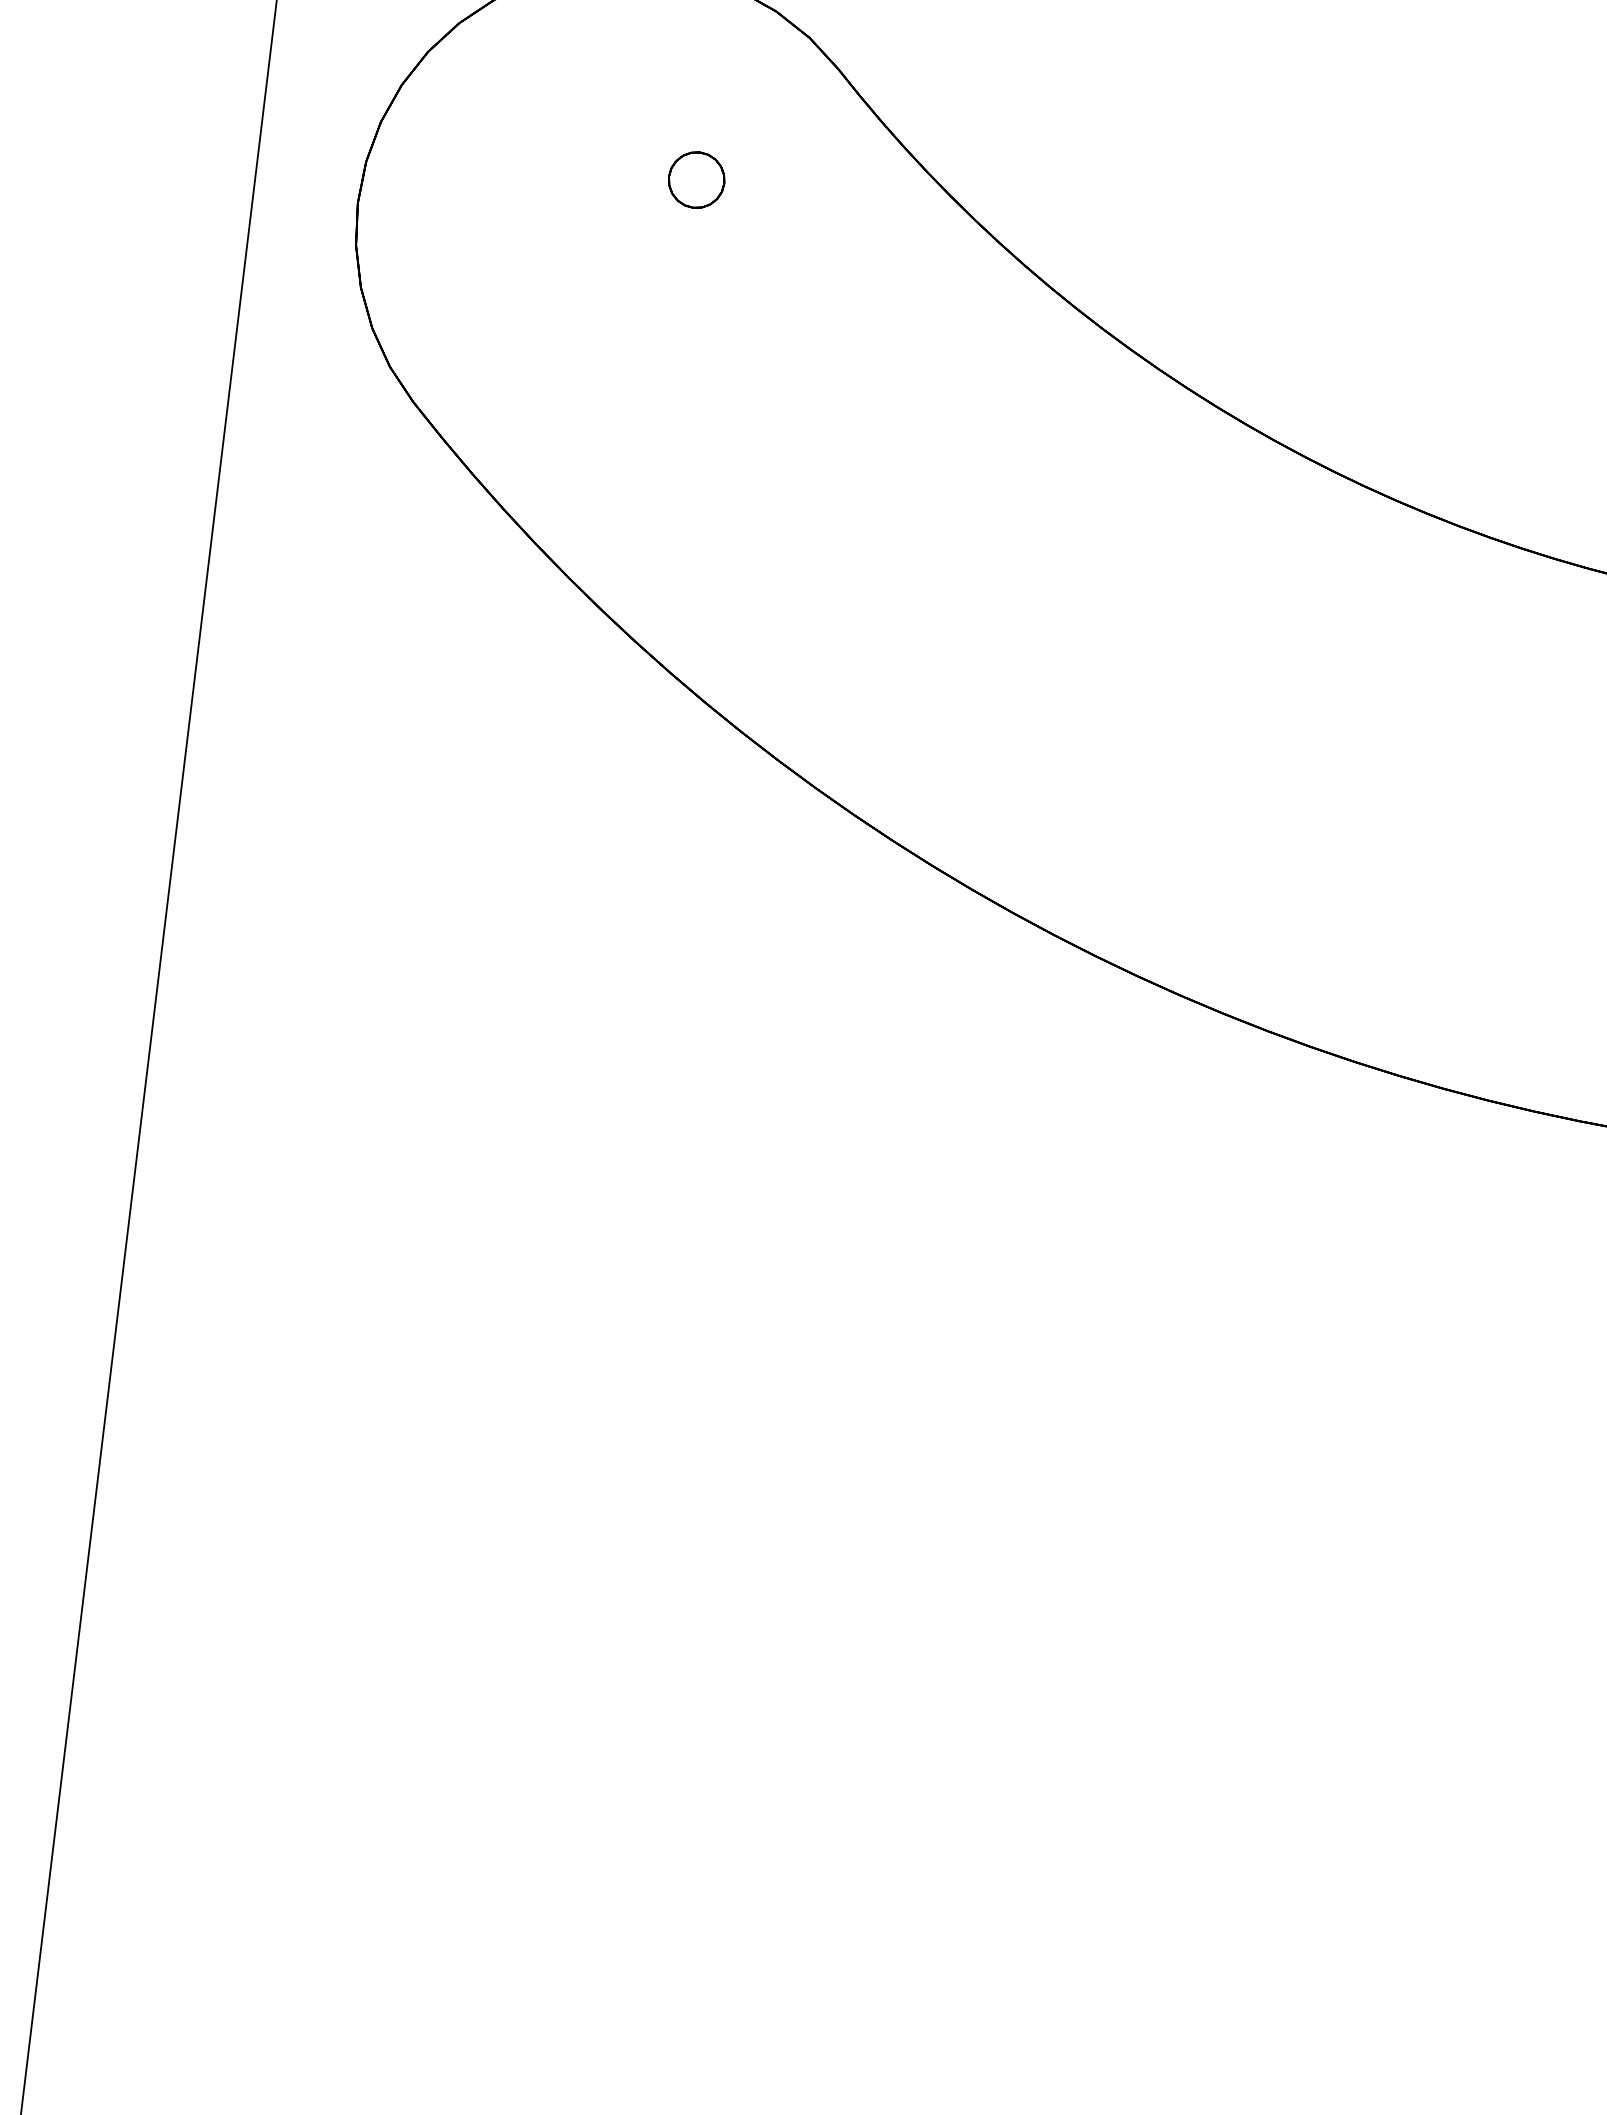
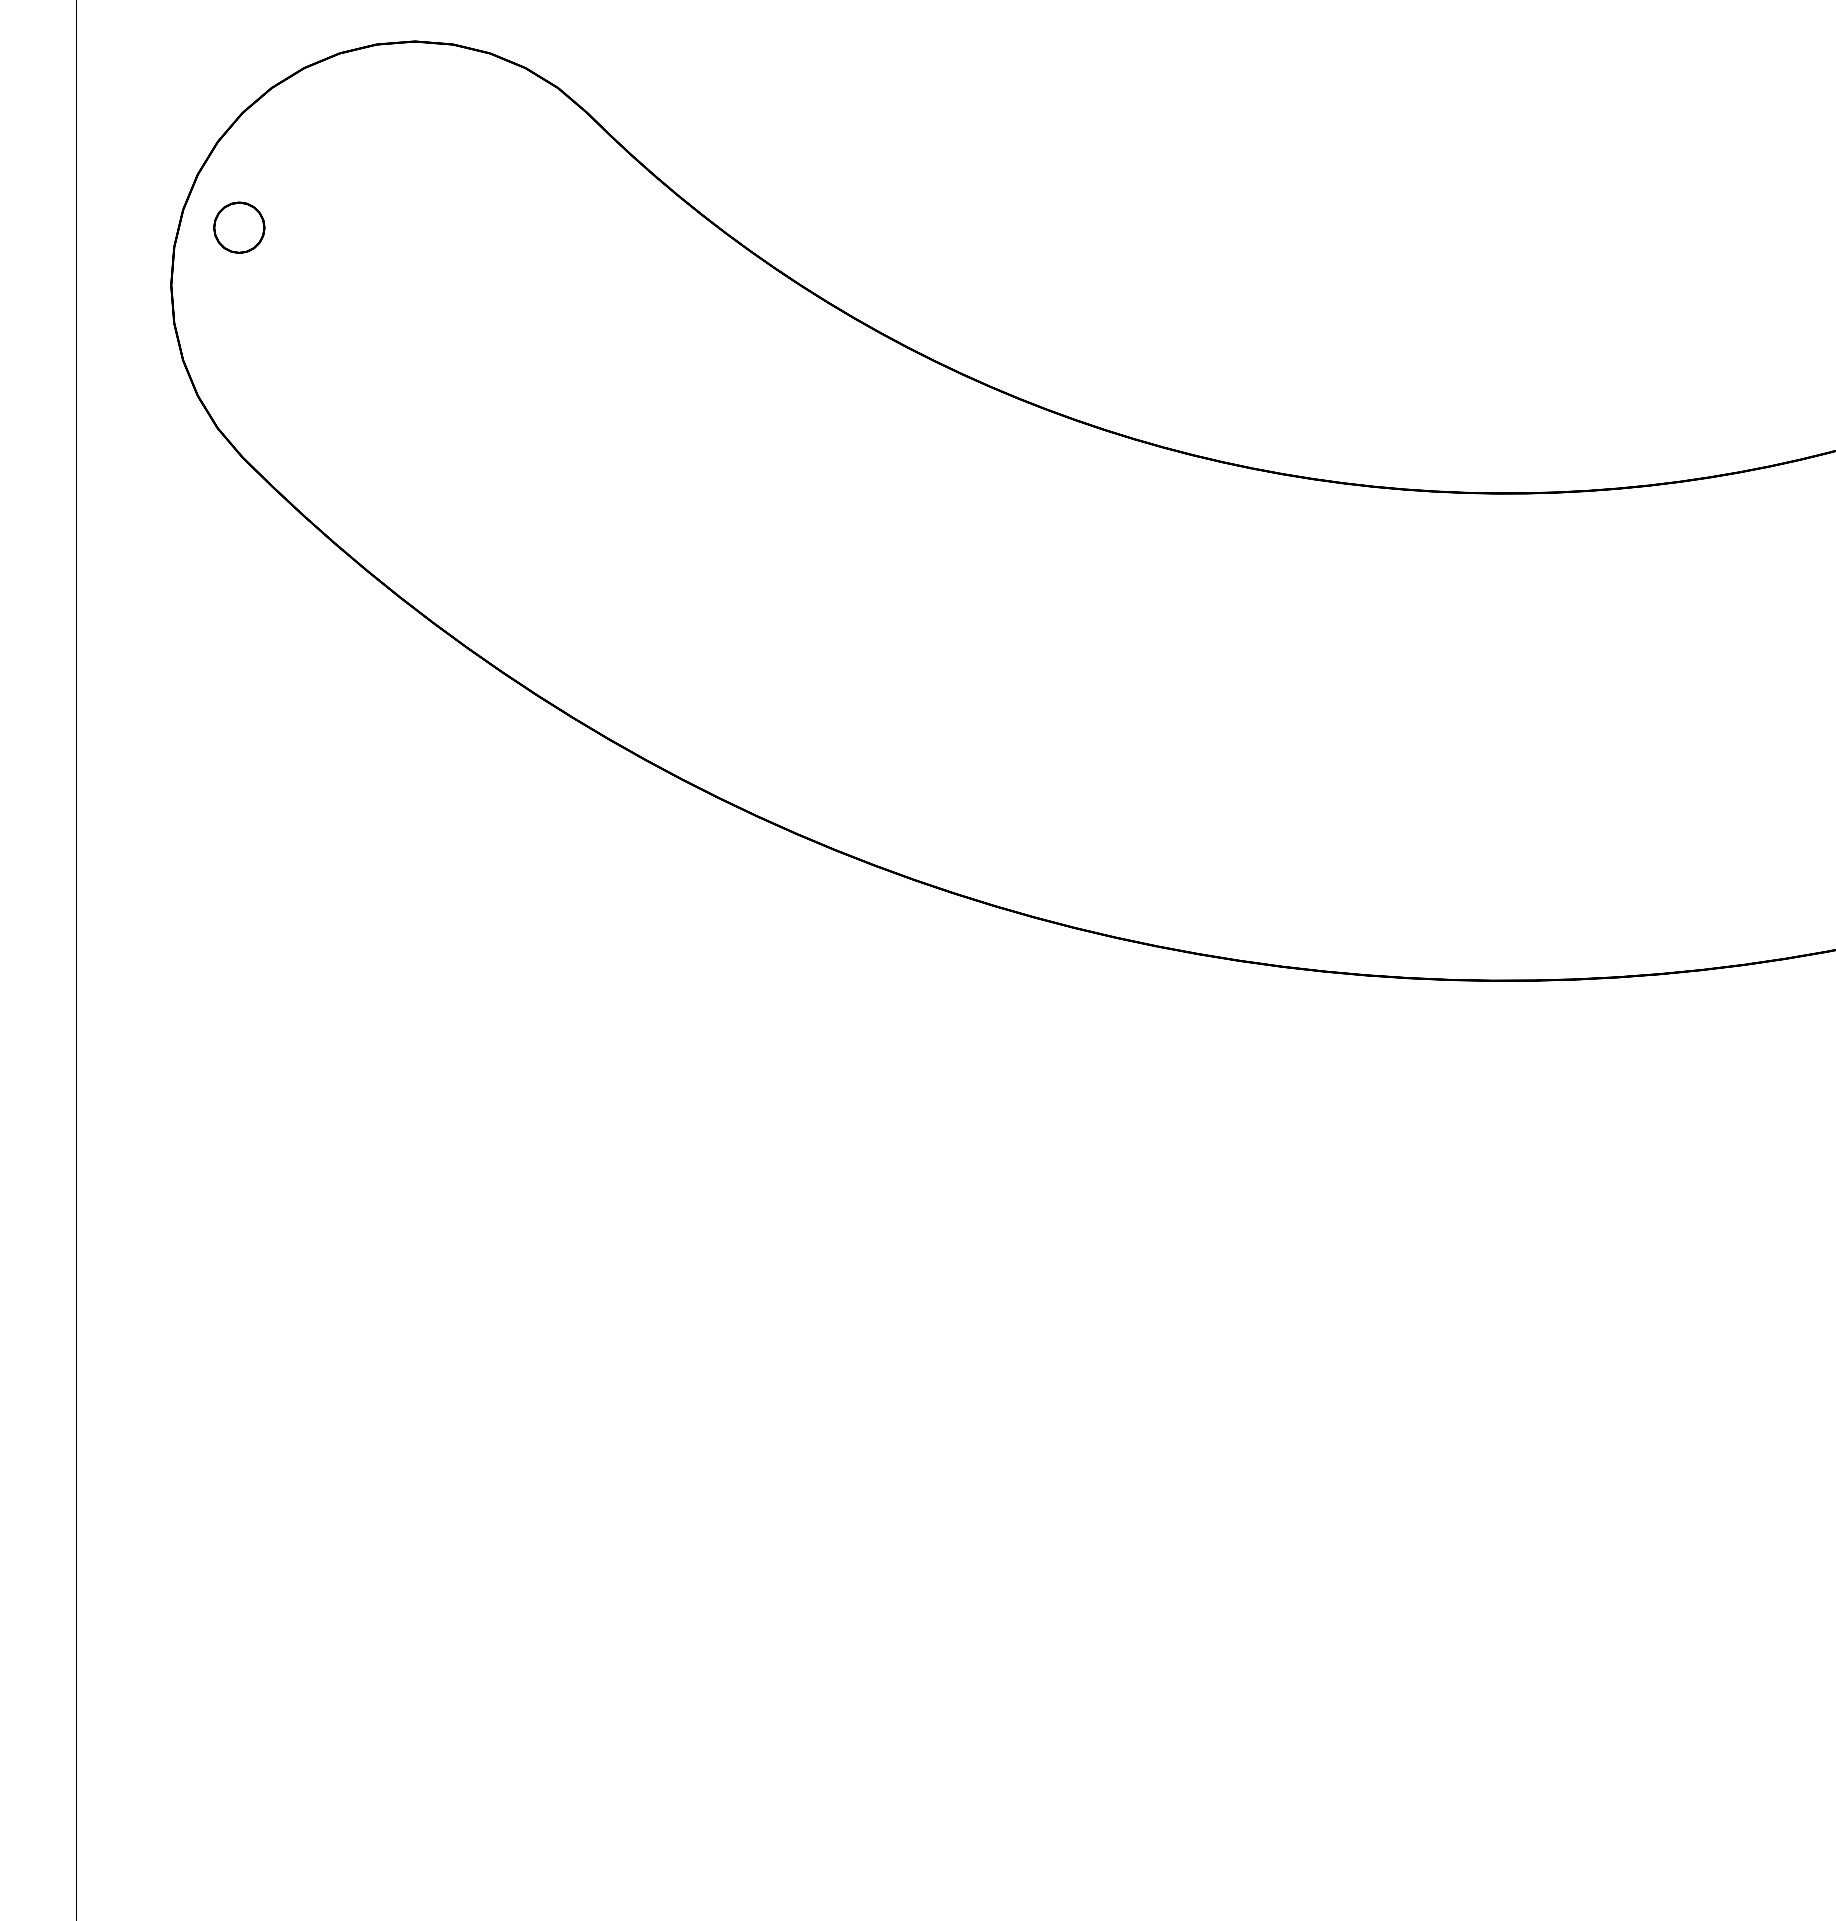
part: (696, 179) -> (239, 227), moved

